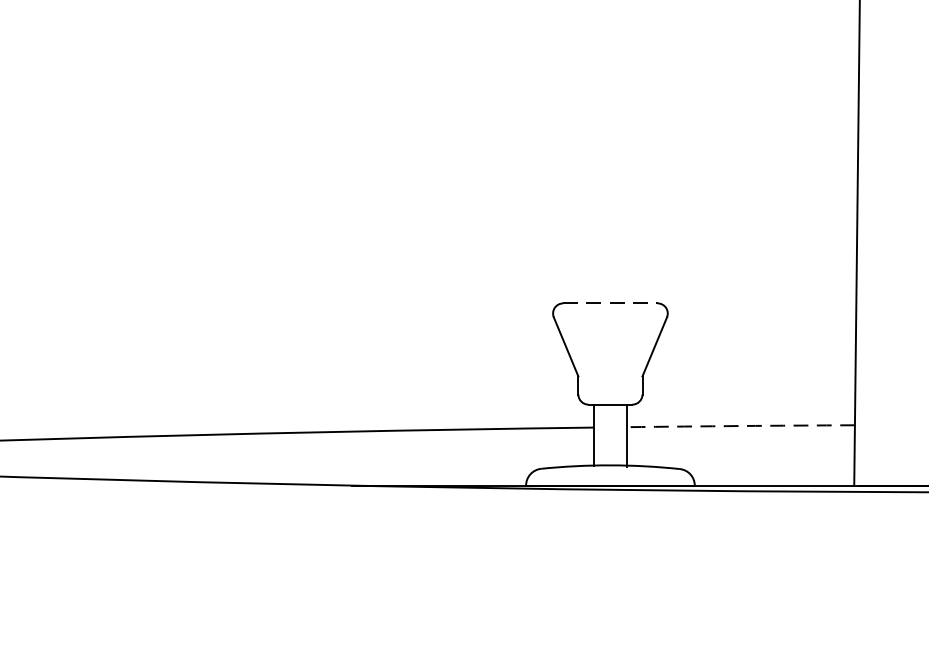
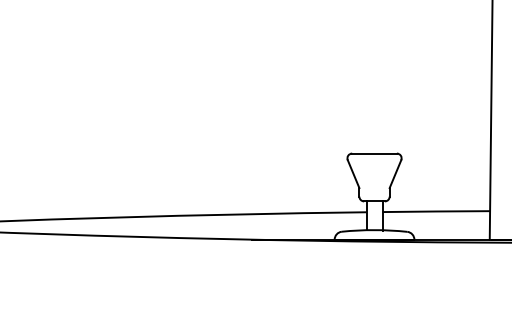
line: (612, 303) -> (375, 153), dashed -> solid
arc: (741, 425) -> (436, 211), dashed -> solid

